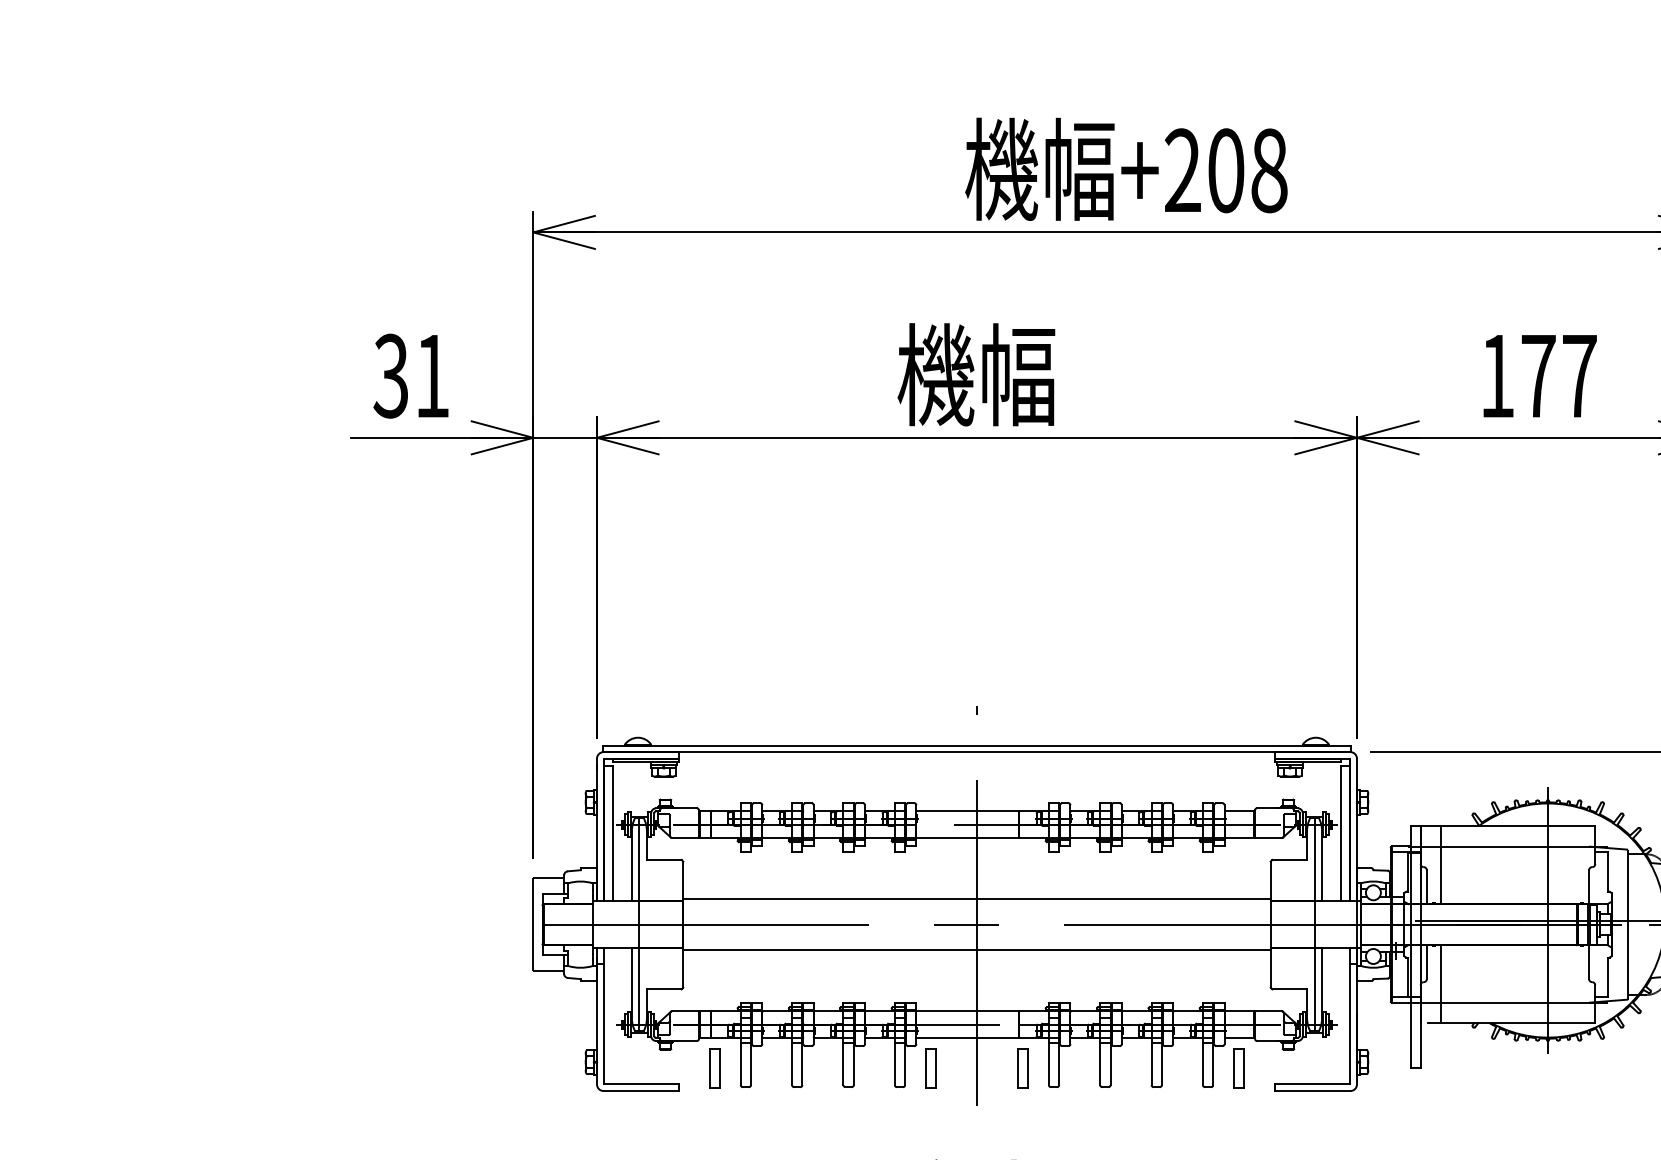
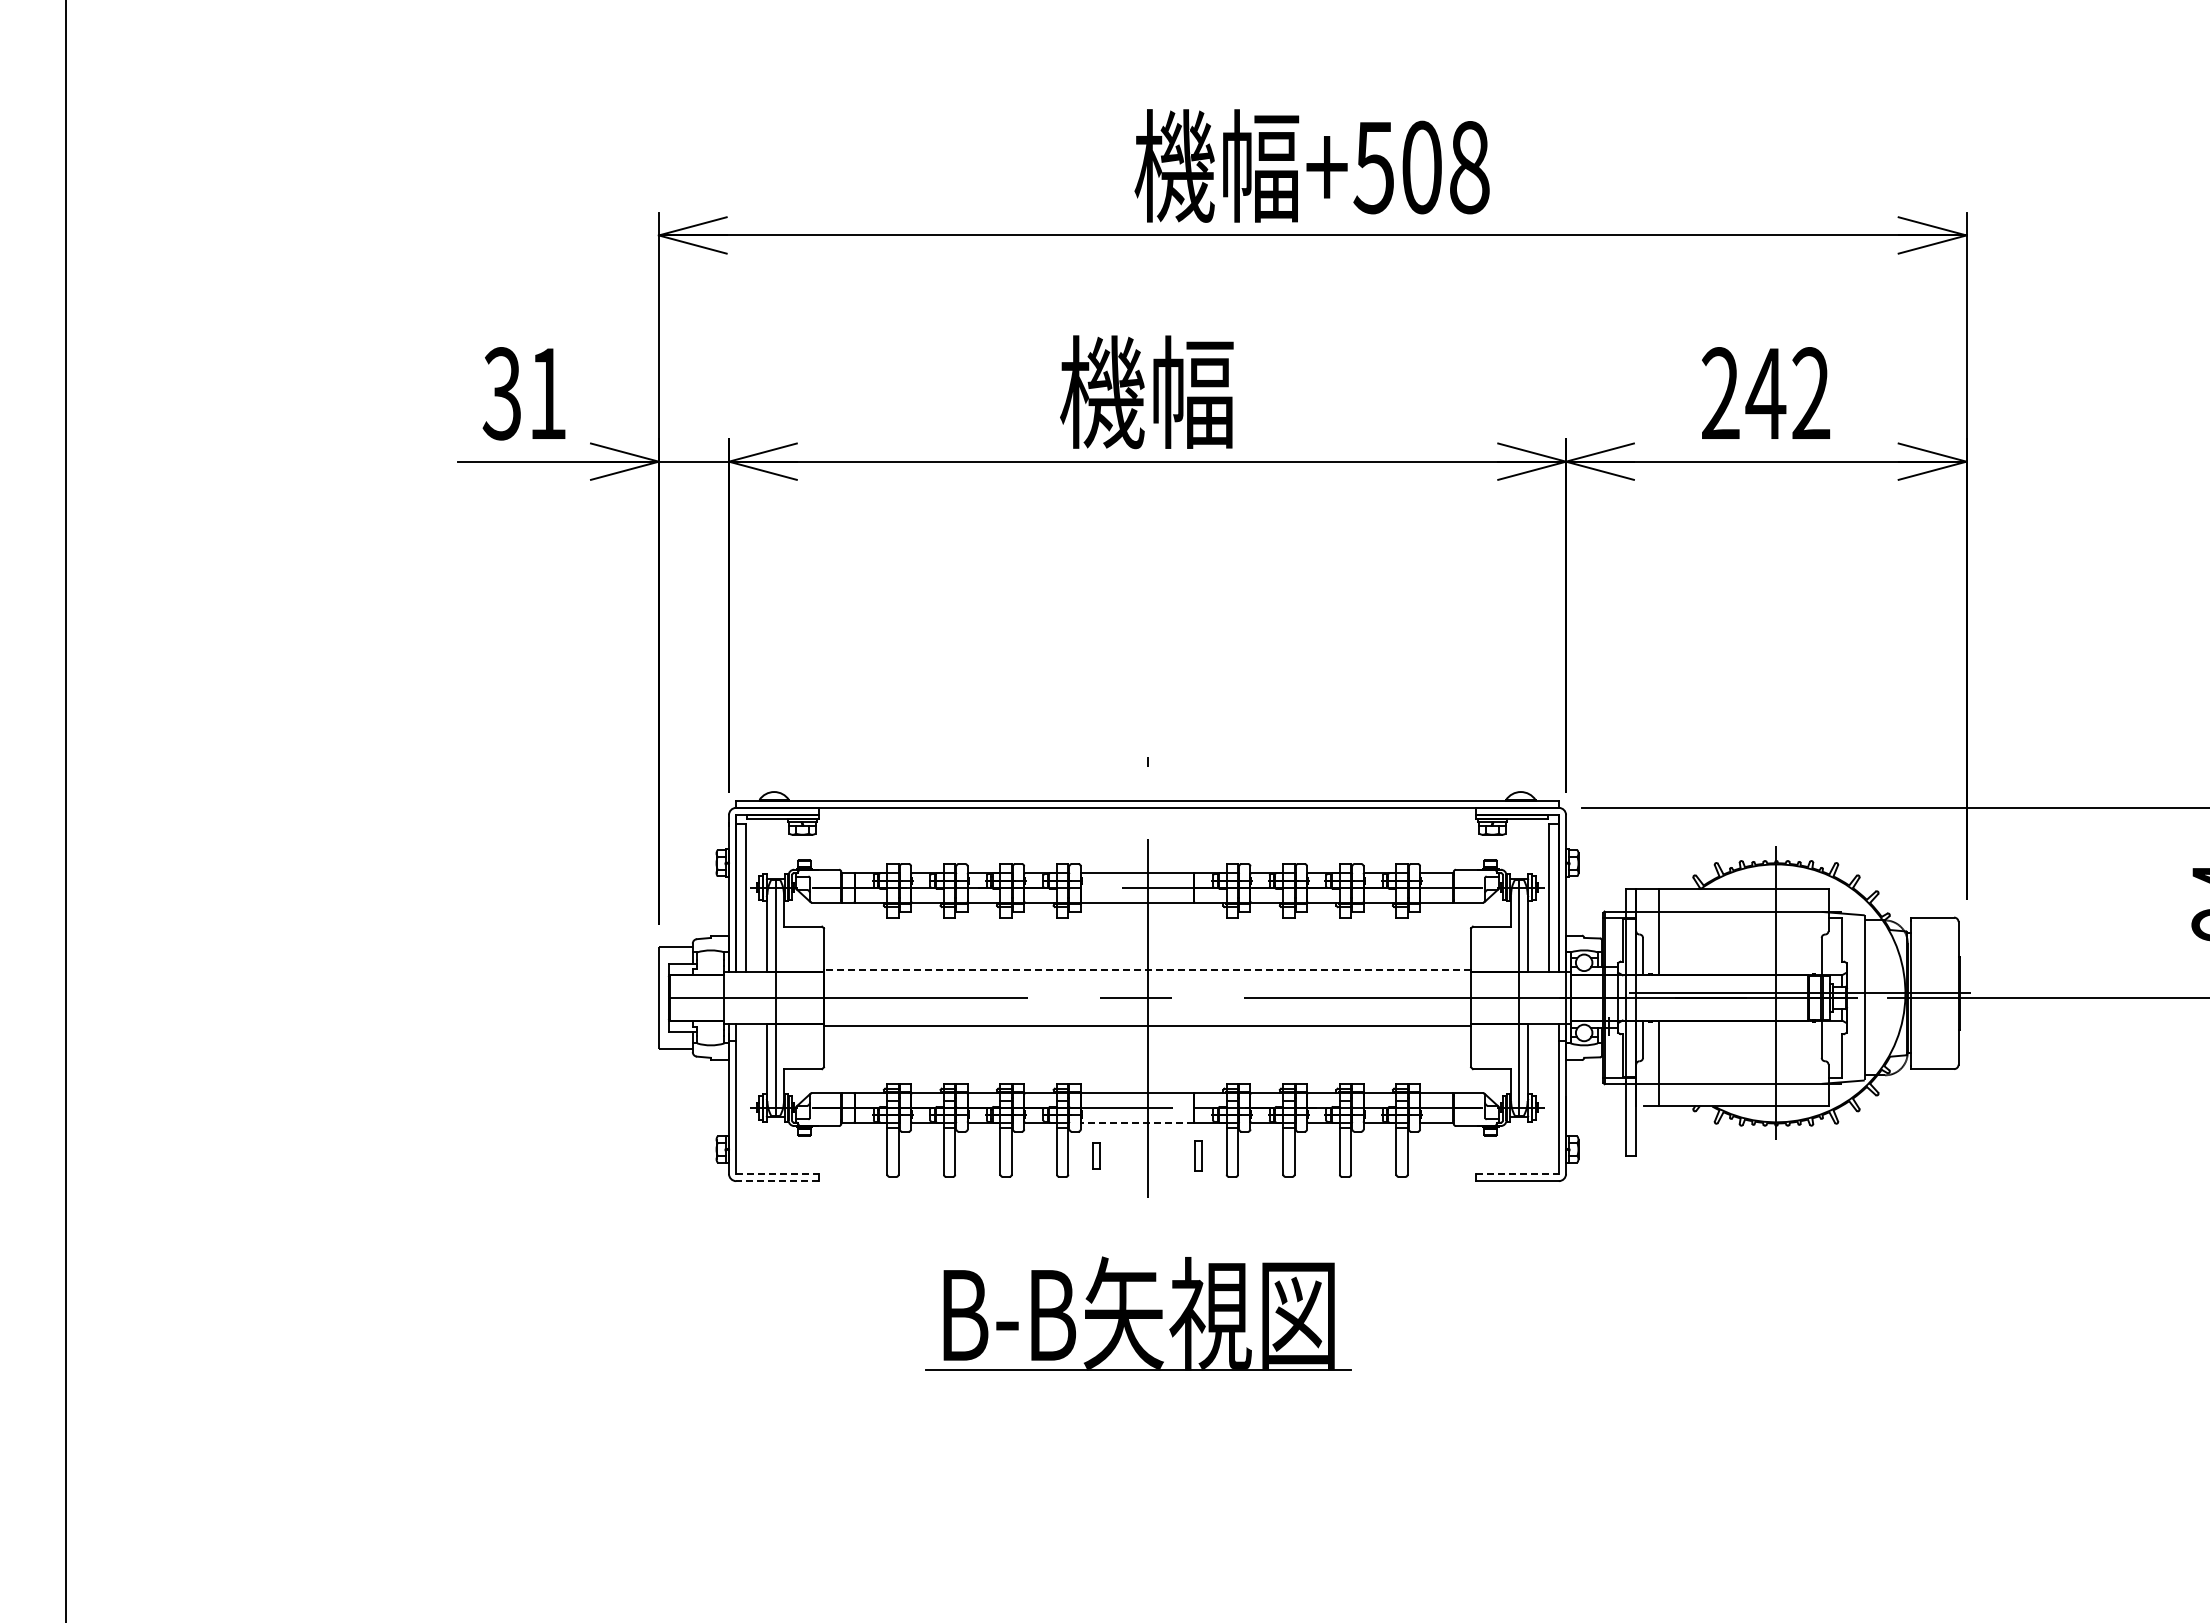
text: (1182, 170) -> (1373, 167), +208 -> +508
text: (1538, 375) -> (1765, 392), 177 -> 242
line: (976, 898) -> (1147, 969), solid -> dashed
line: (967, 1037) -> (1137, 1122), solid -> dashed
part: (714, 1068) -> (858, 1156), removed
part: (930, 1068) -> (1096, 1156), size x0.6
part: (1023, 1068) -> (1198, 1156), size x0.7
part: (1238, 1068) -> (1435, 1156), removed
line: (641, 1084) -> (777, 1173), solid -> dashed
line: (1312, 1084) -> (1517, 1173), solid -> dashed
line: (641, 1091) -> (777, 1181), solid -> dashed

